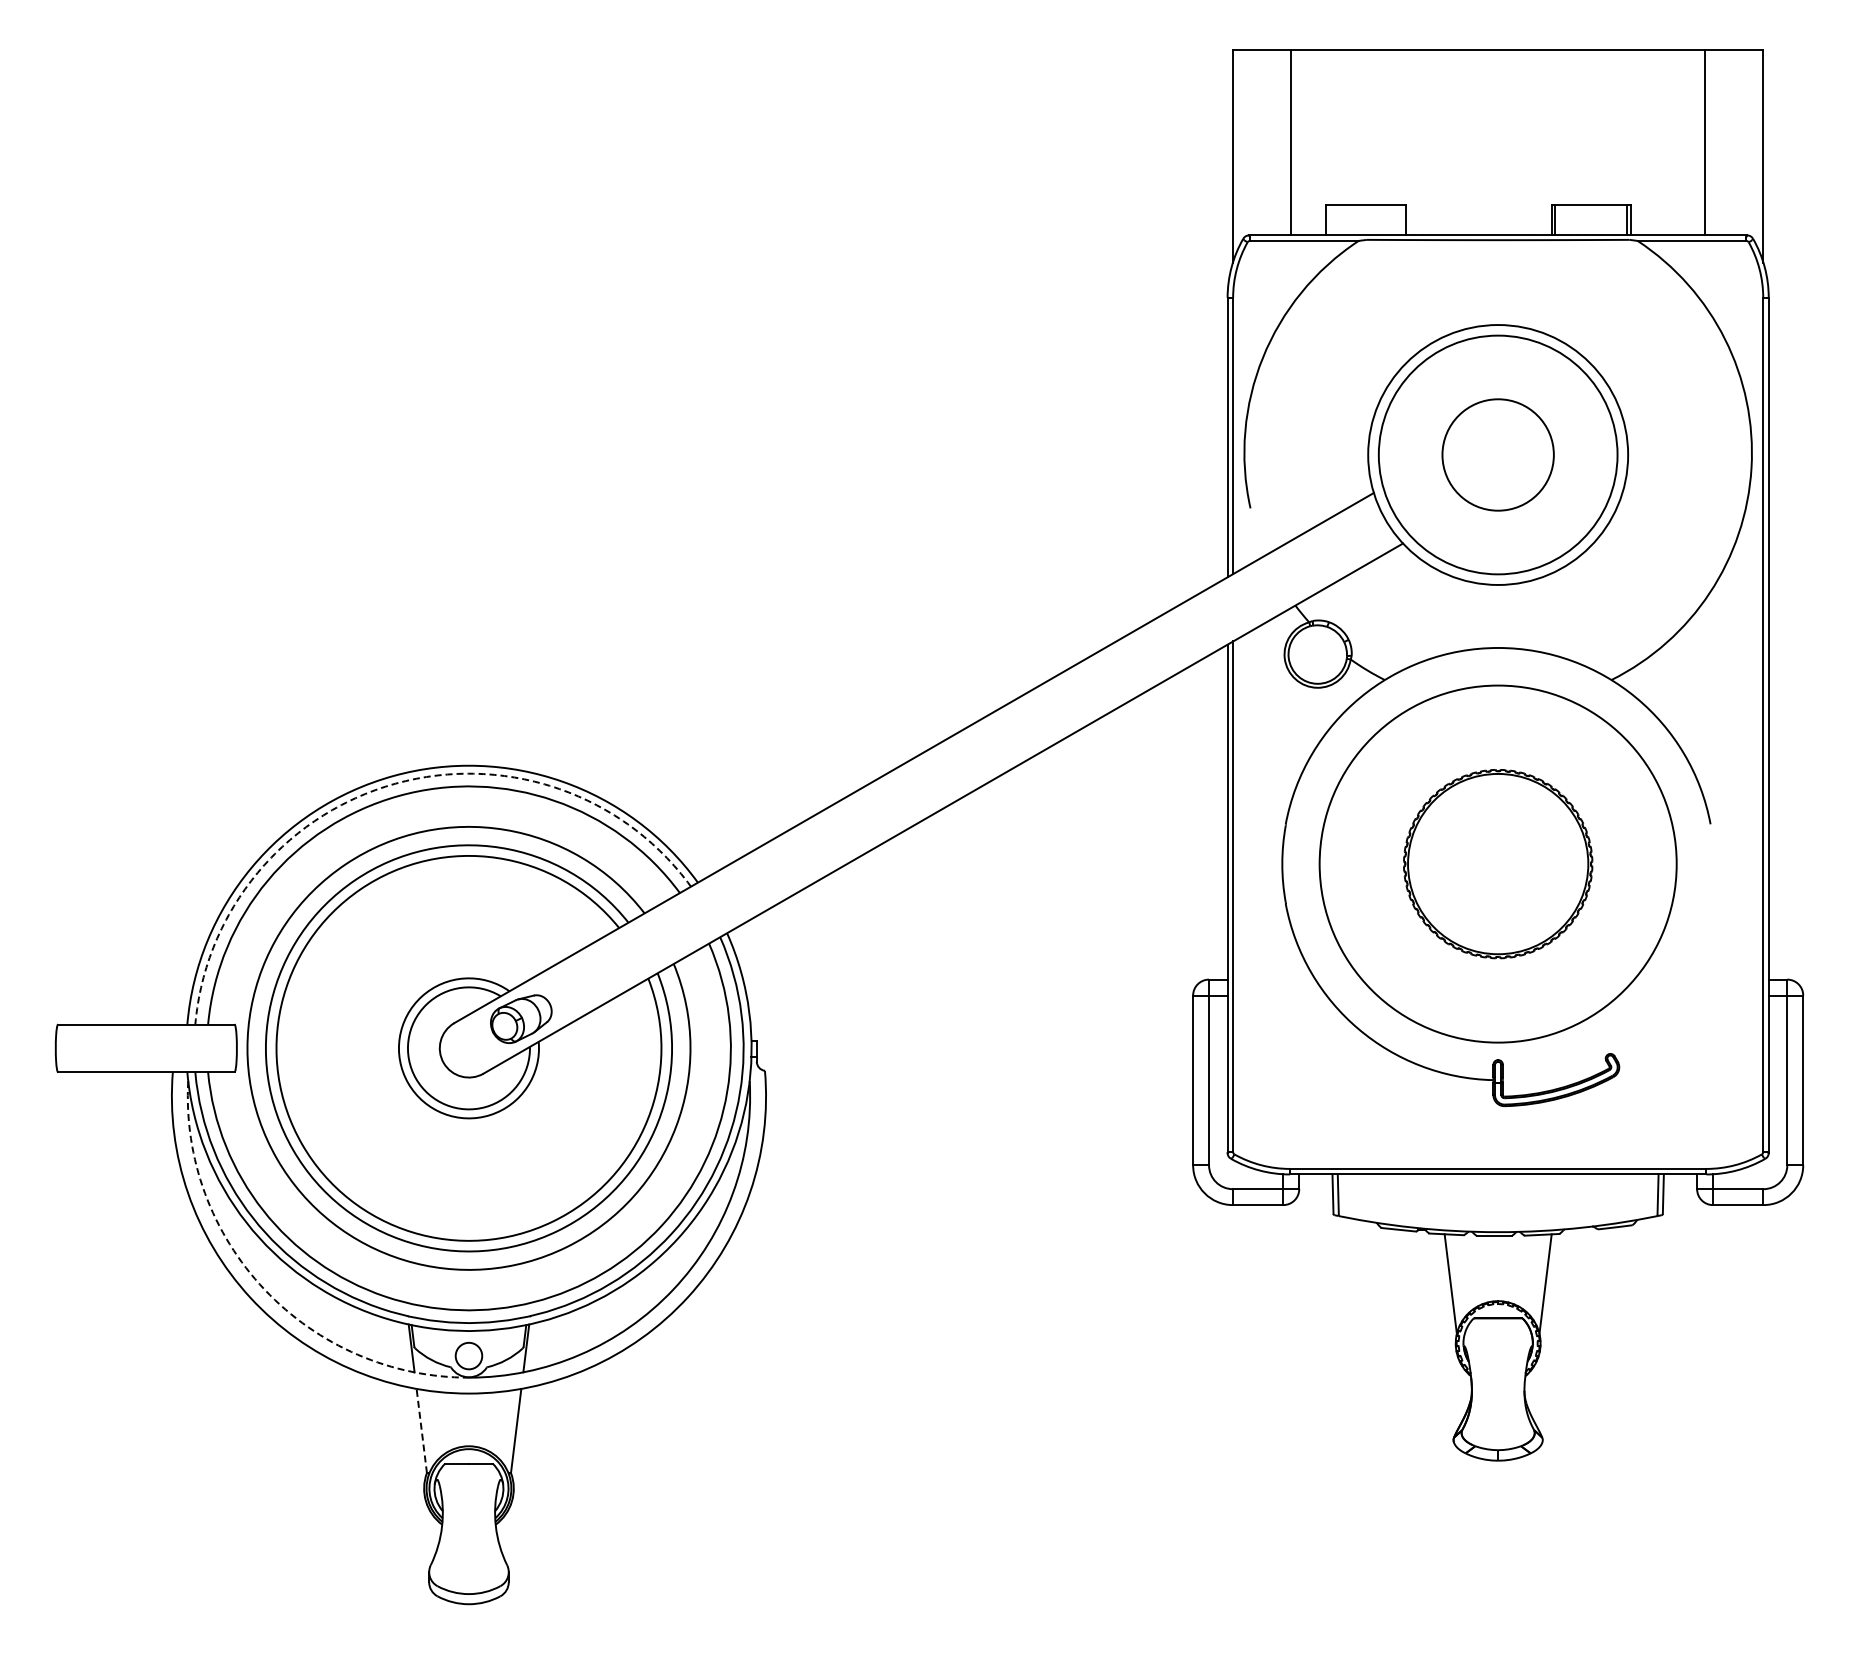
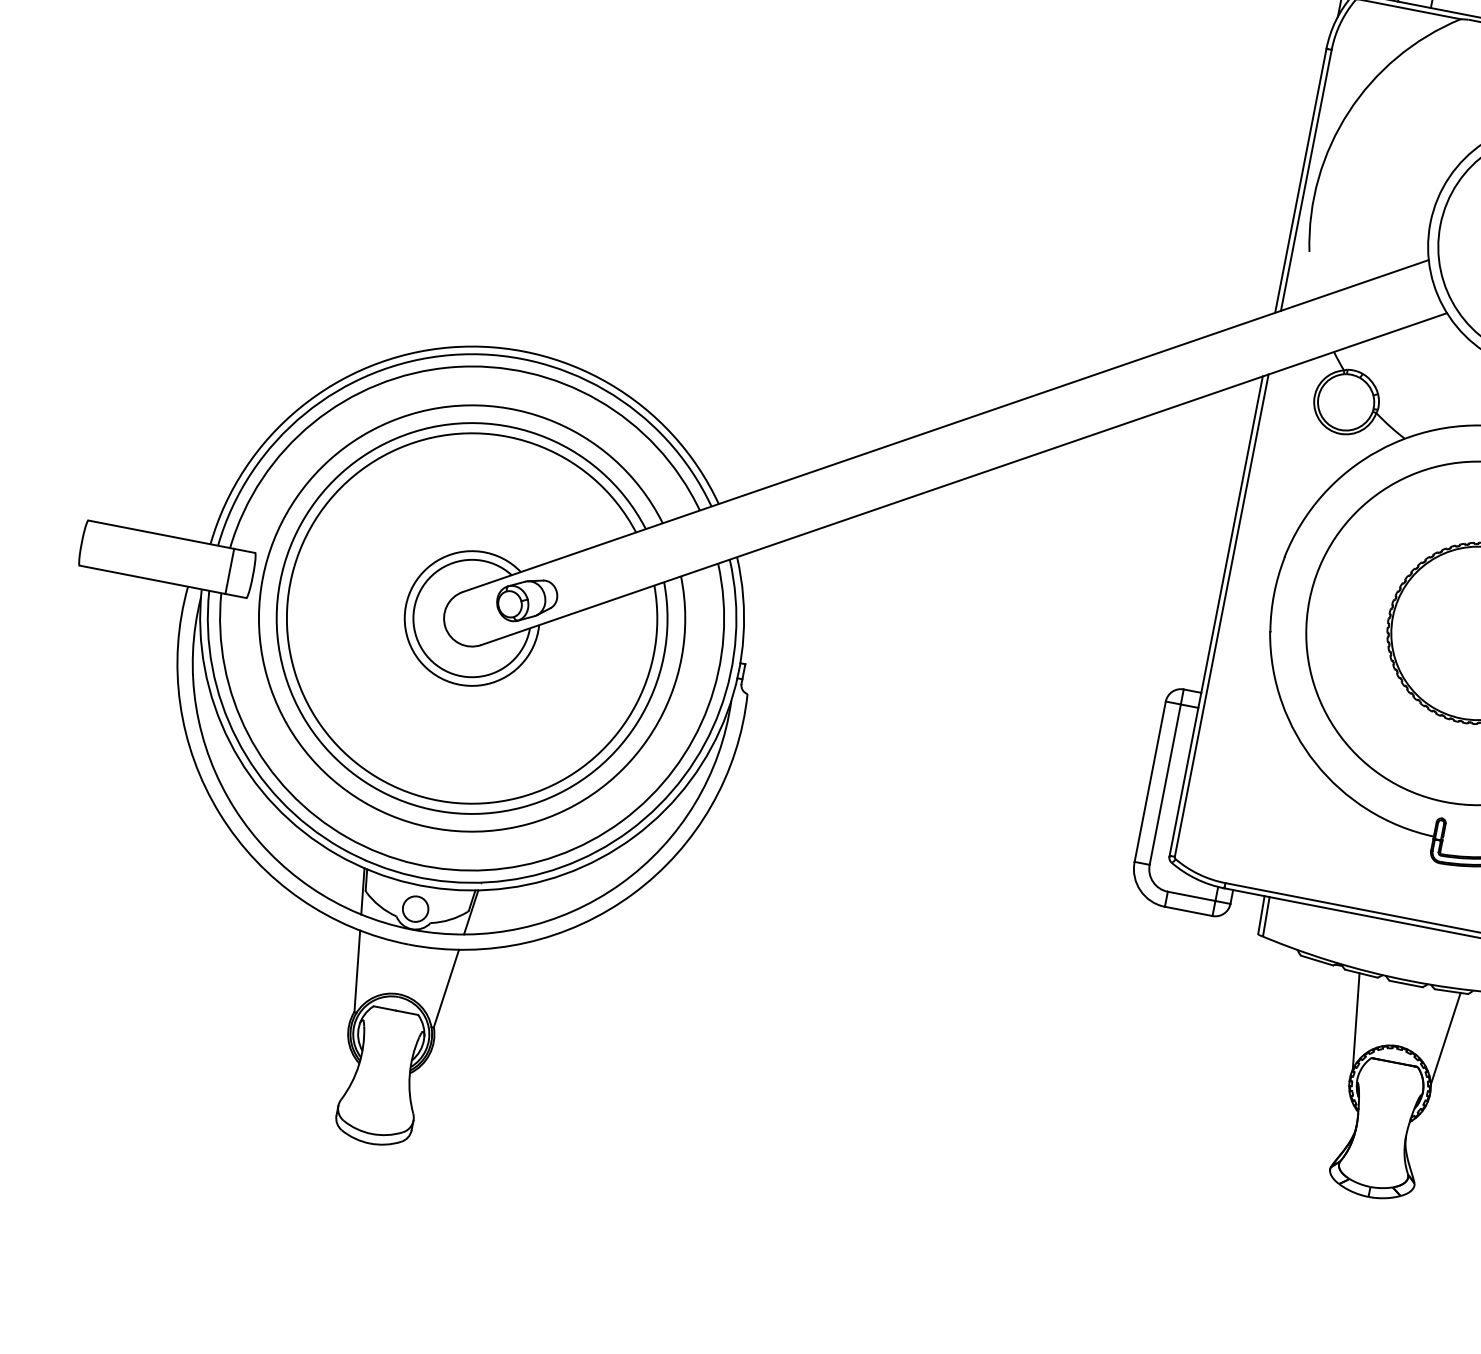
arc: (395, 783) -> (451, 354), dashed -> solid
line: (212, 1048) -> (229, 571), added
arc: (264, 1289) -> (234, 808), dashed -> solid
line: (421, 1431) -> (356, 971), dashed -> solid

